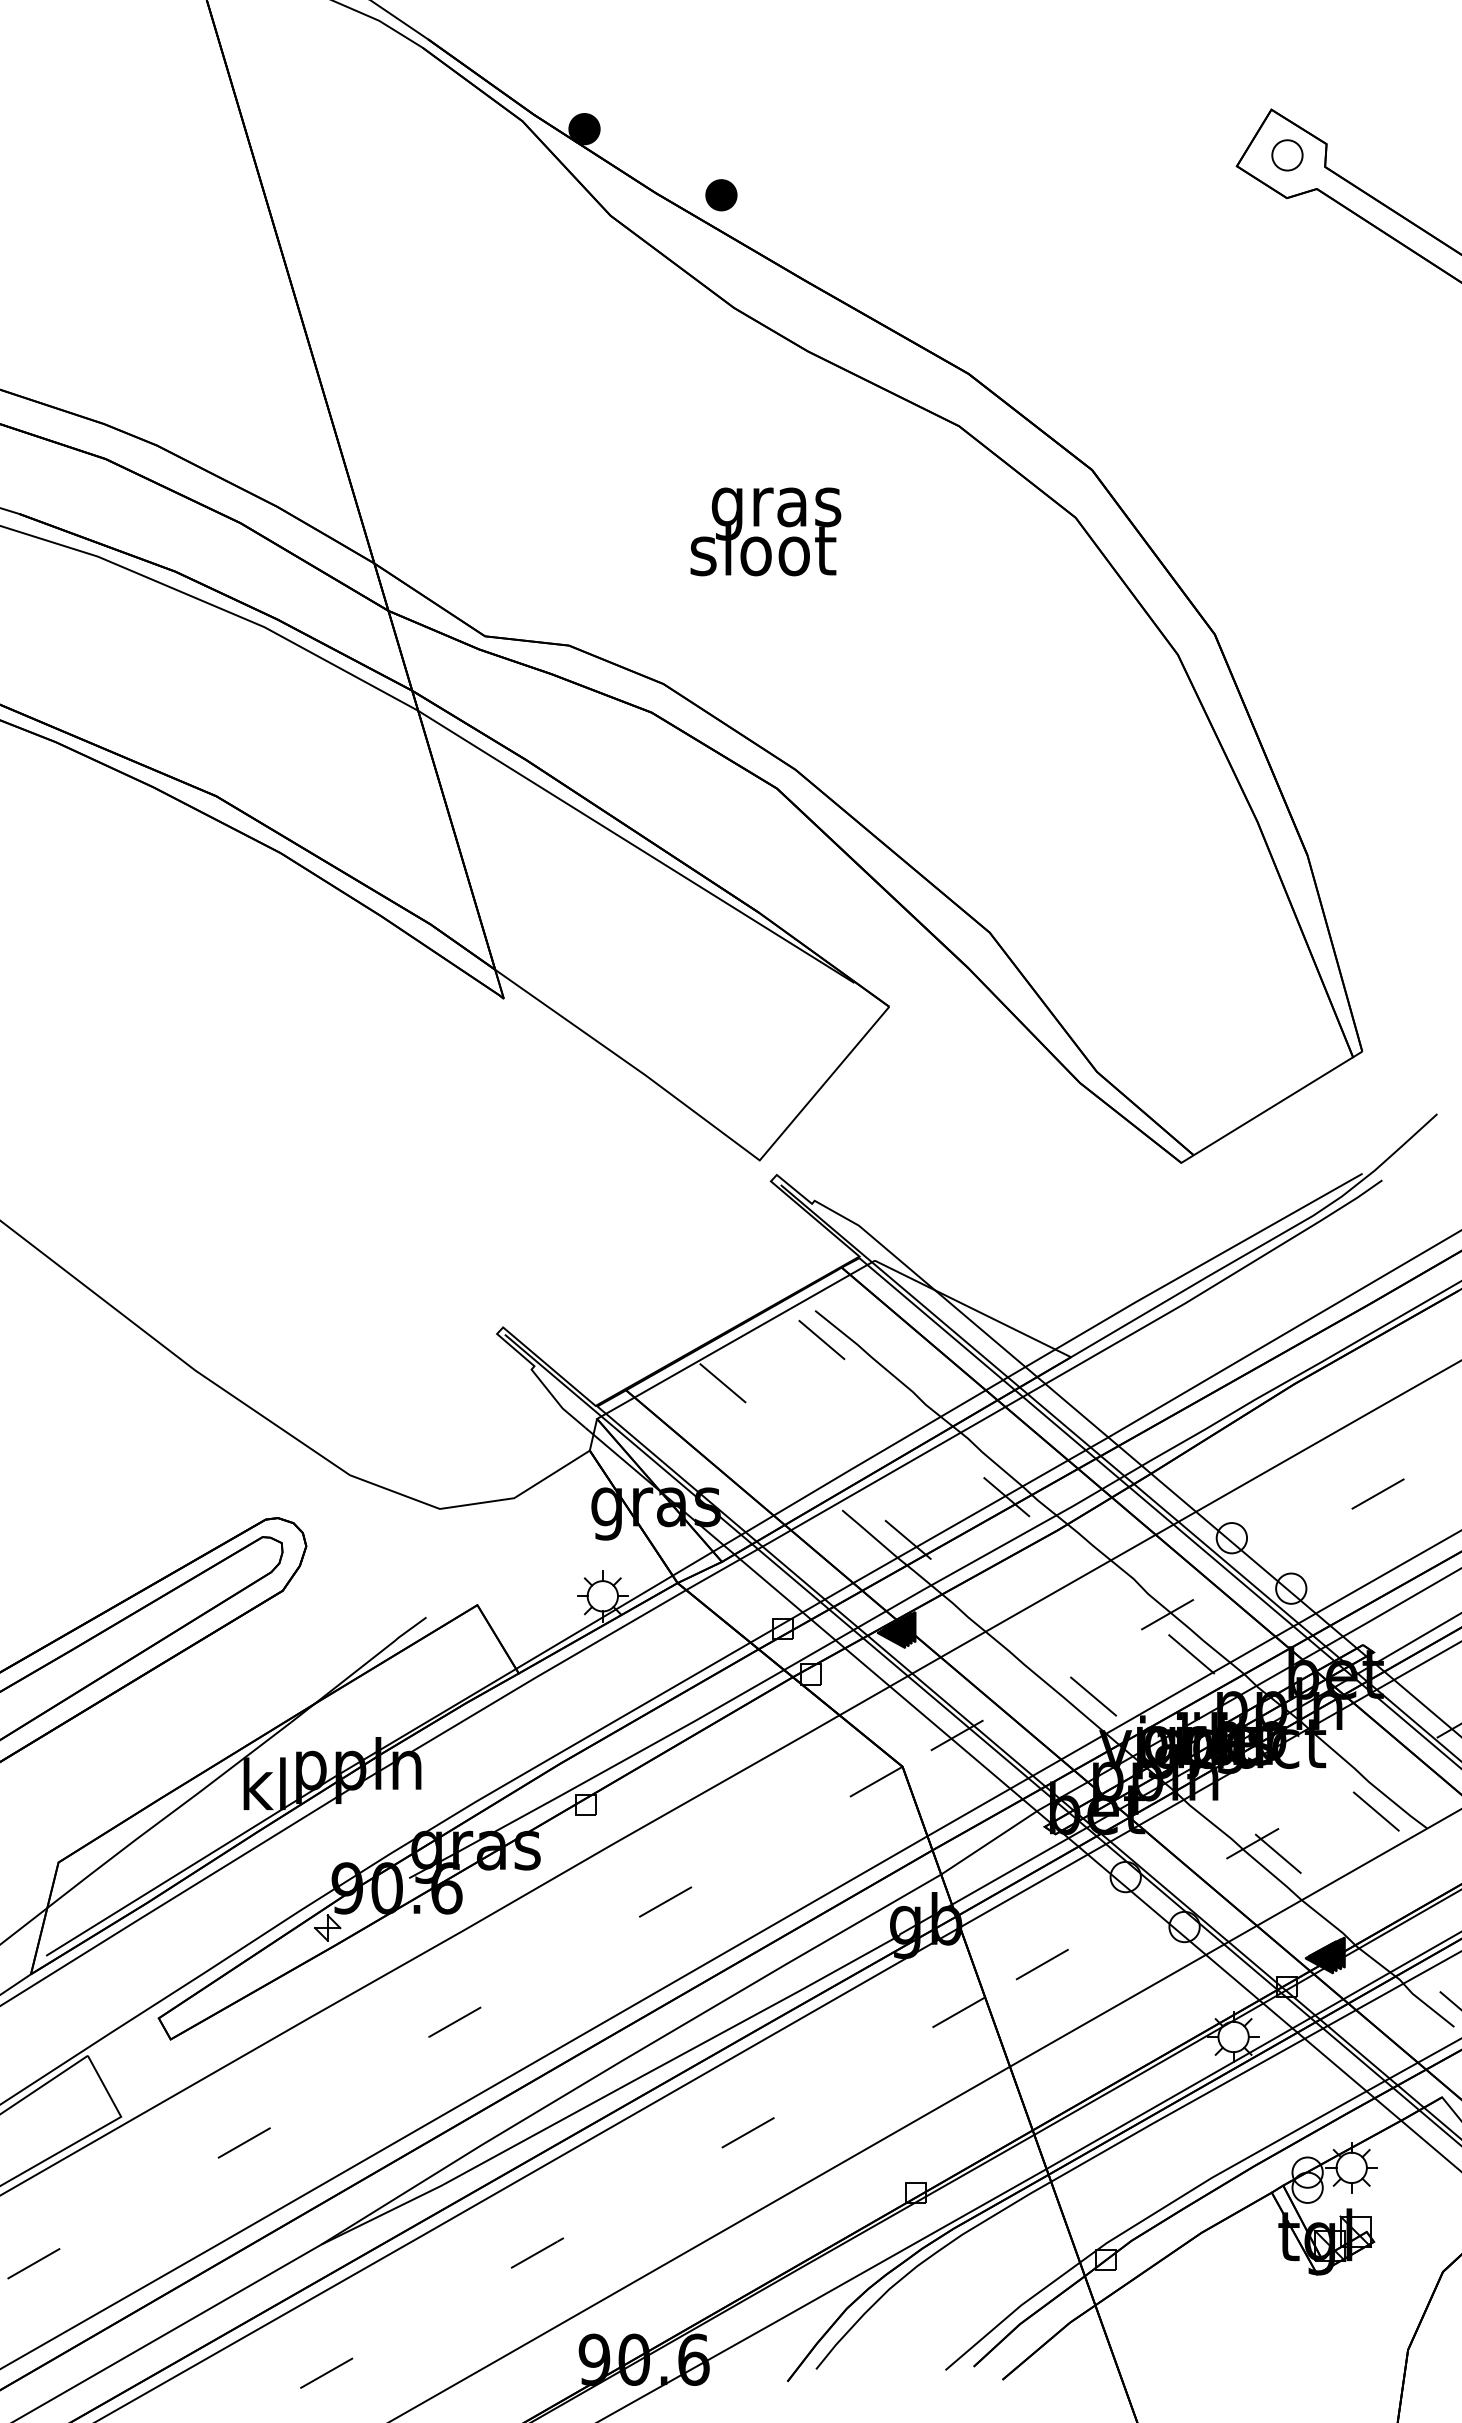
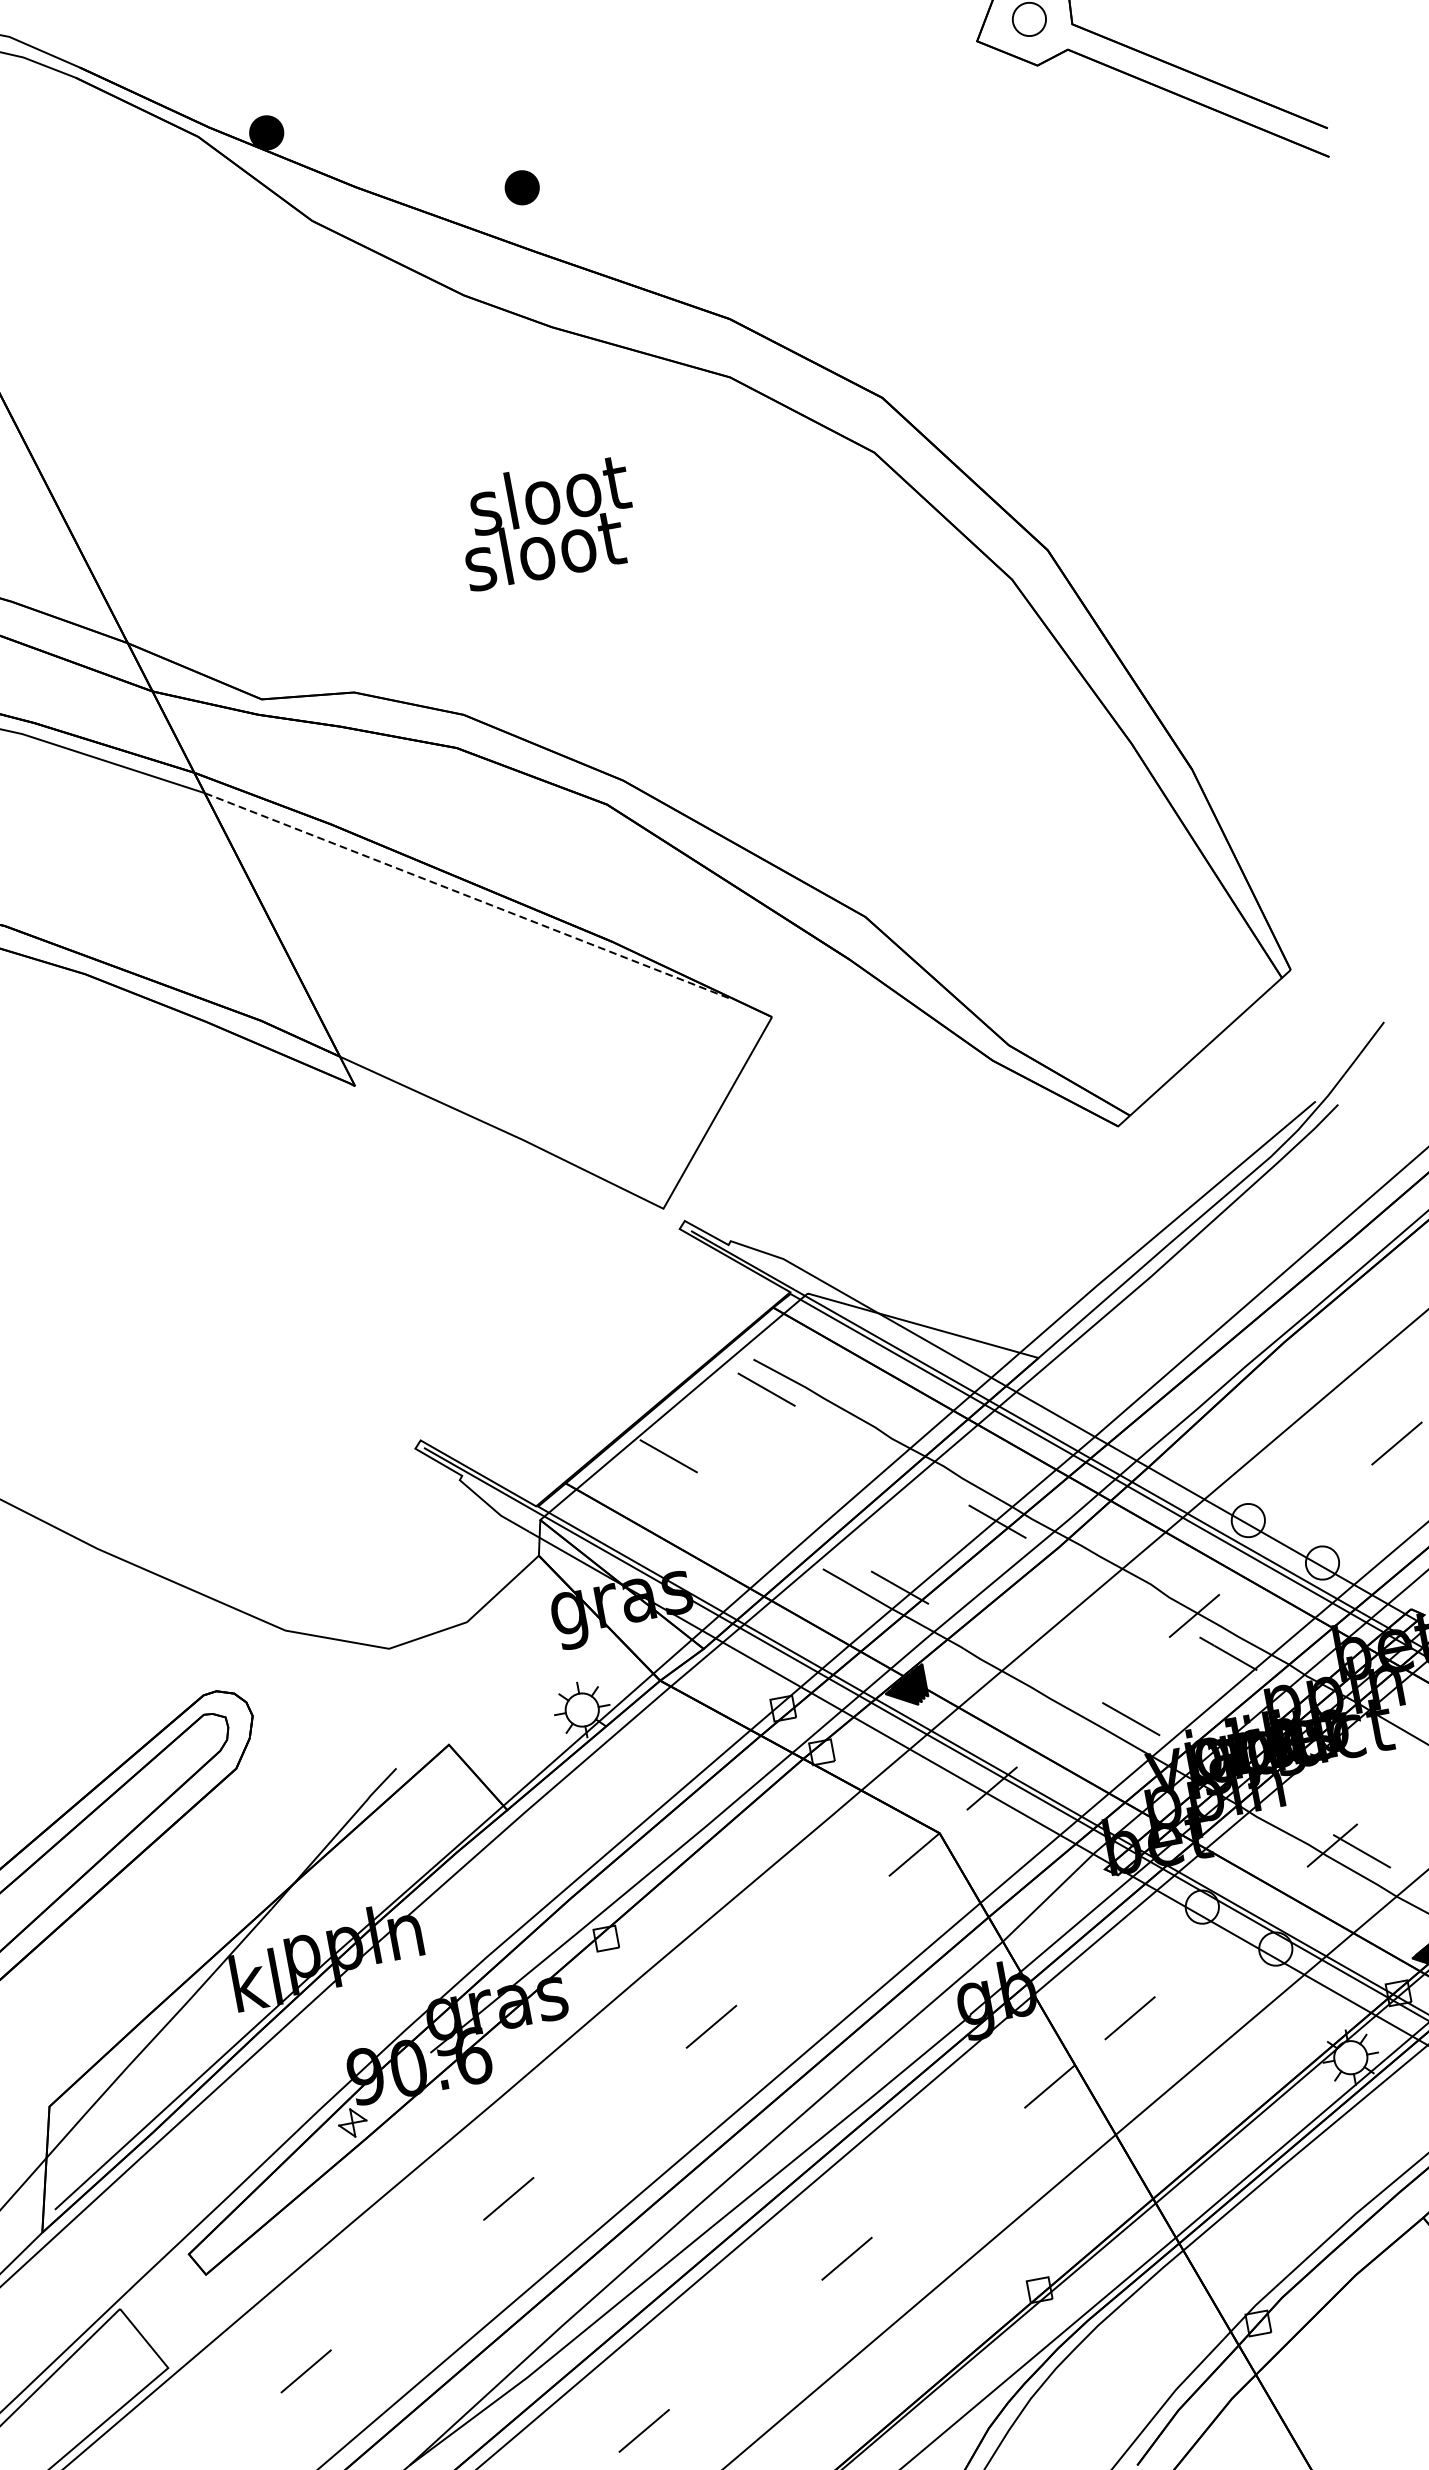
part: (721, 195) -> (522, 188), moved
text: (777, 506) -> (550, 500), gras -> sloot
line: (635, 846) -> (466, 895), solid -> dashed

